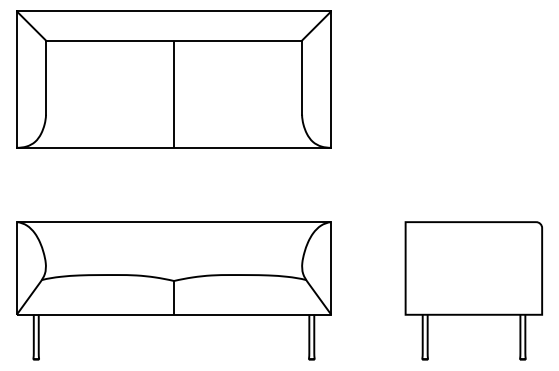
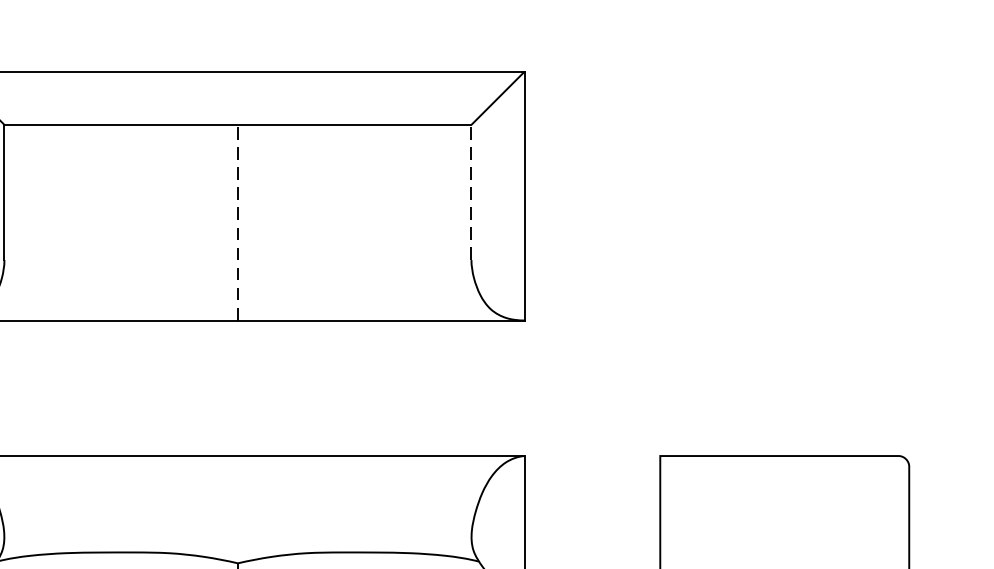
line: (302, 77) -> (472, 192), solid -> dashed
line: (174, 94) -> (238, 223), solid -> dashed

